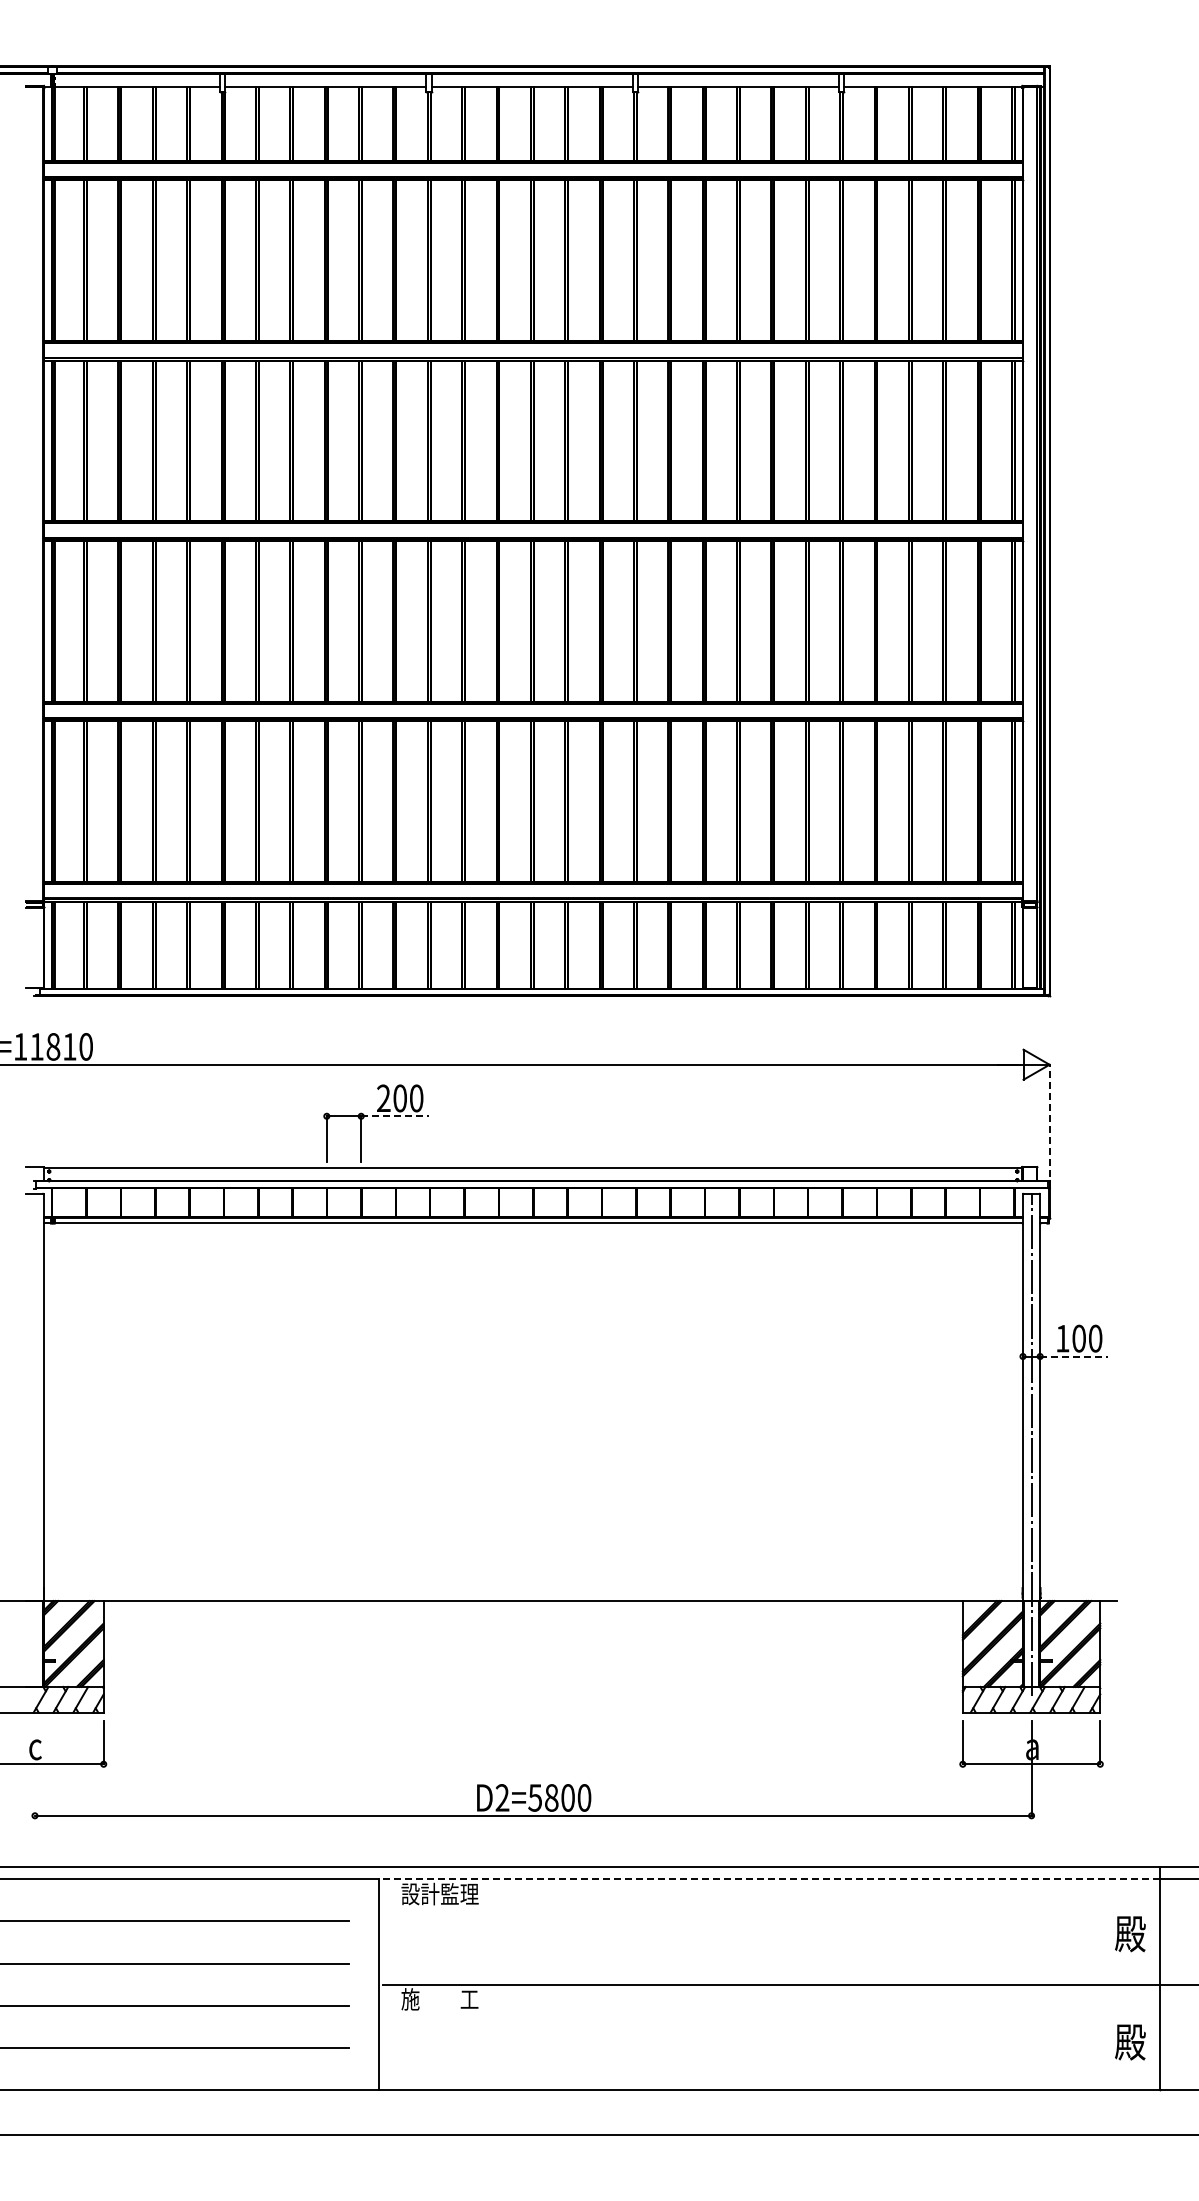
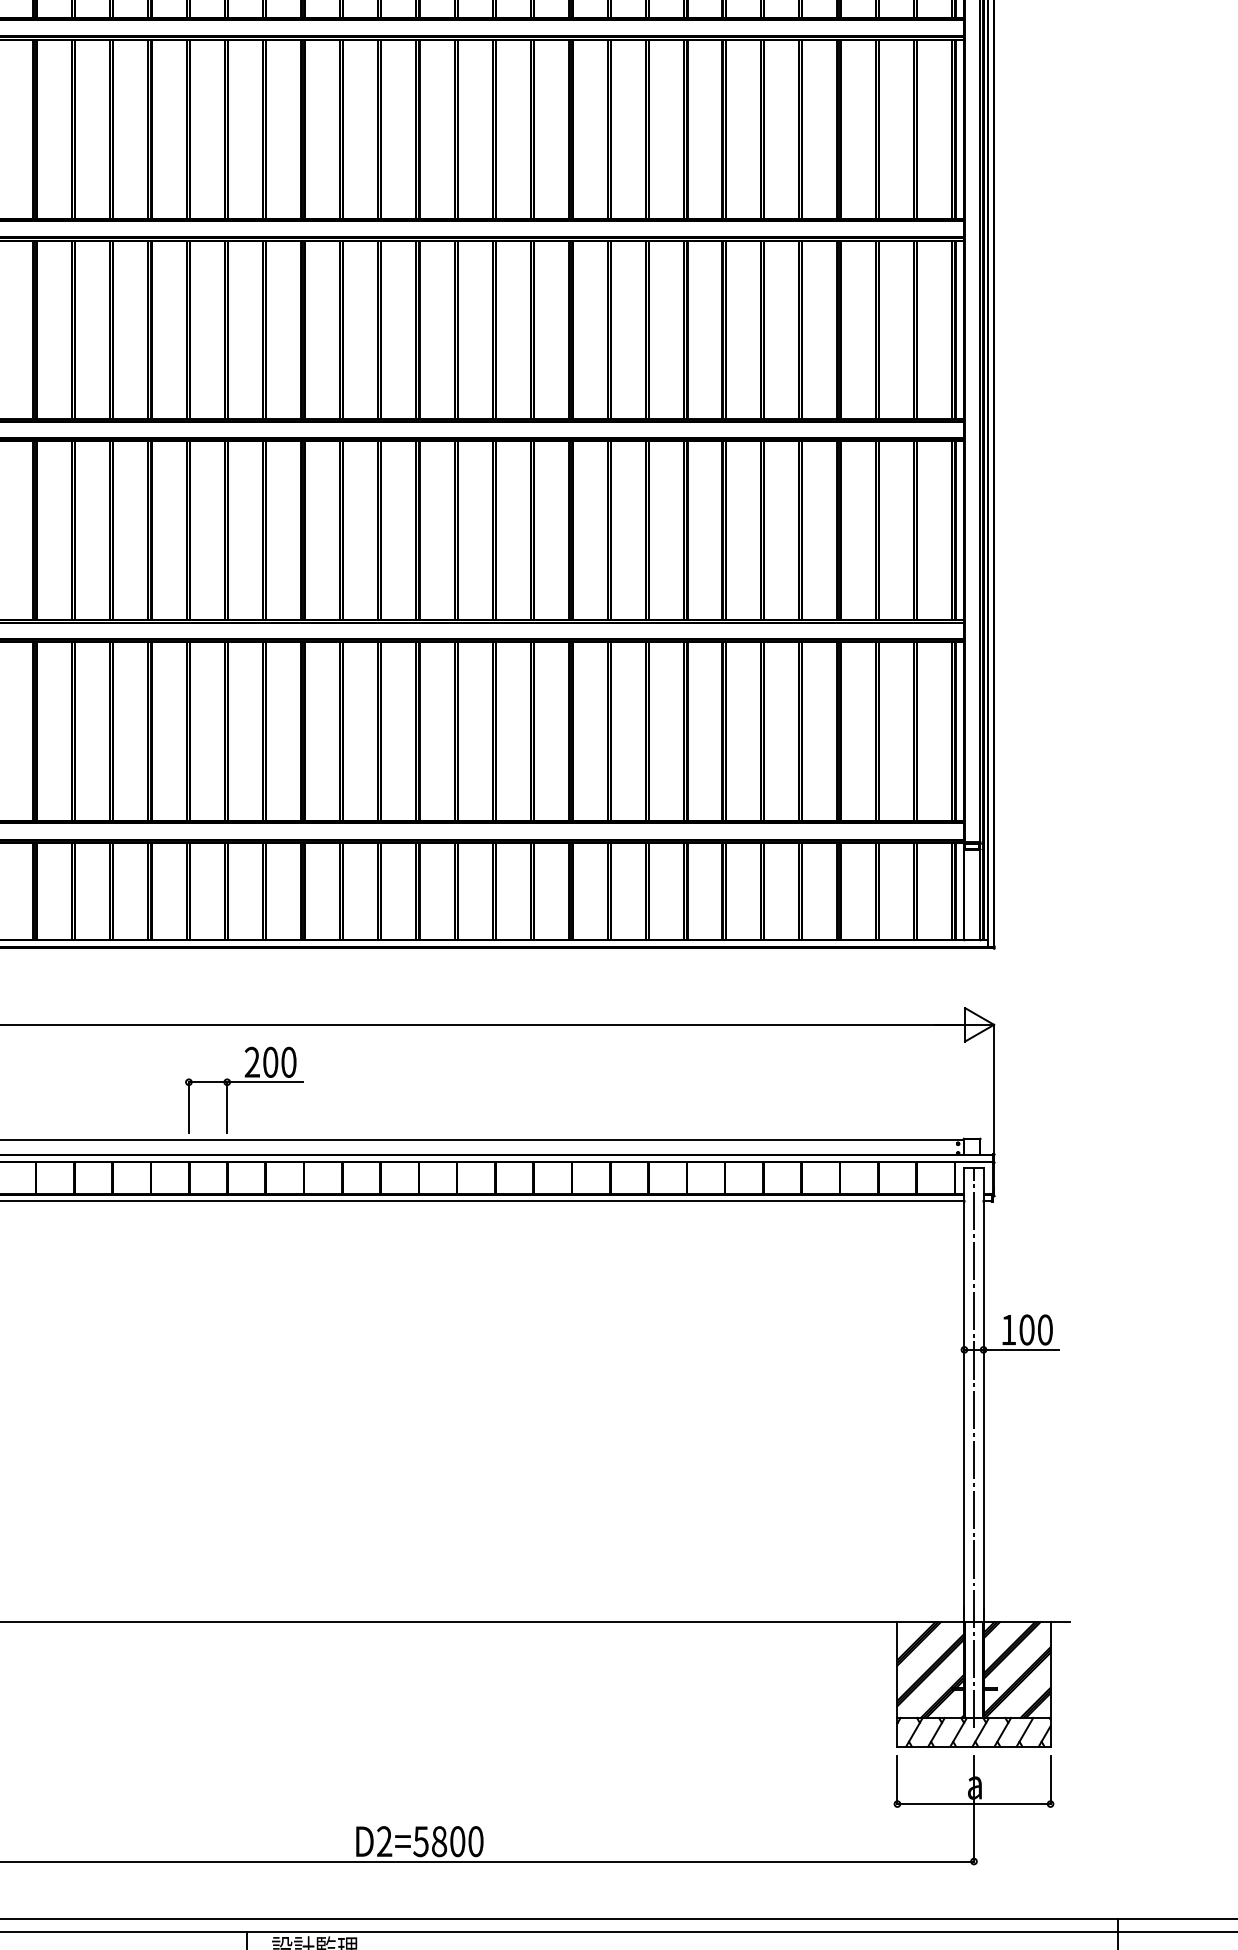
line: (395, 1116) -> (265, 1082), dashed -> solid
line: (1049, 1126) -> (993, 1093), dashed -> solid
line: (1074, 1356) -> (1021, 1349), dashed -> solid
line: (769, 1879) -> (682, 1932), dashed -> solid

